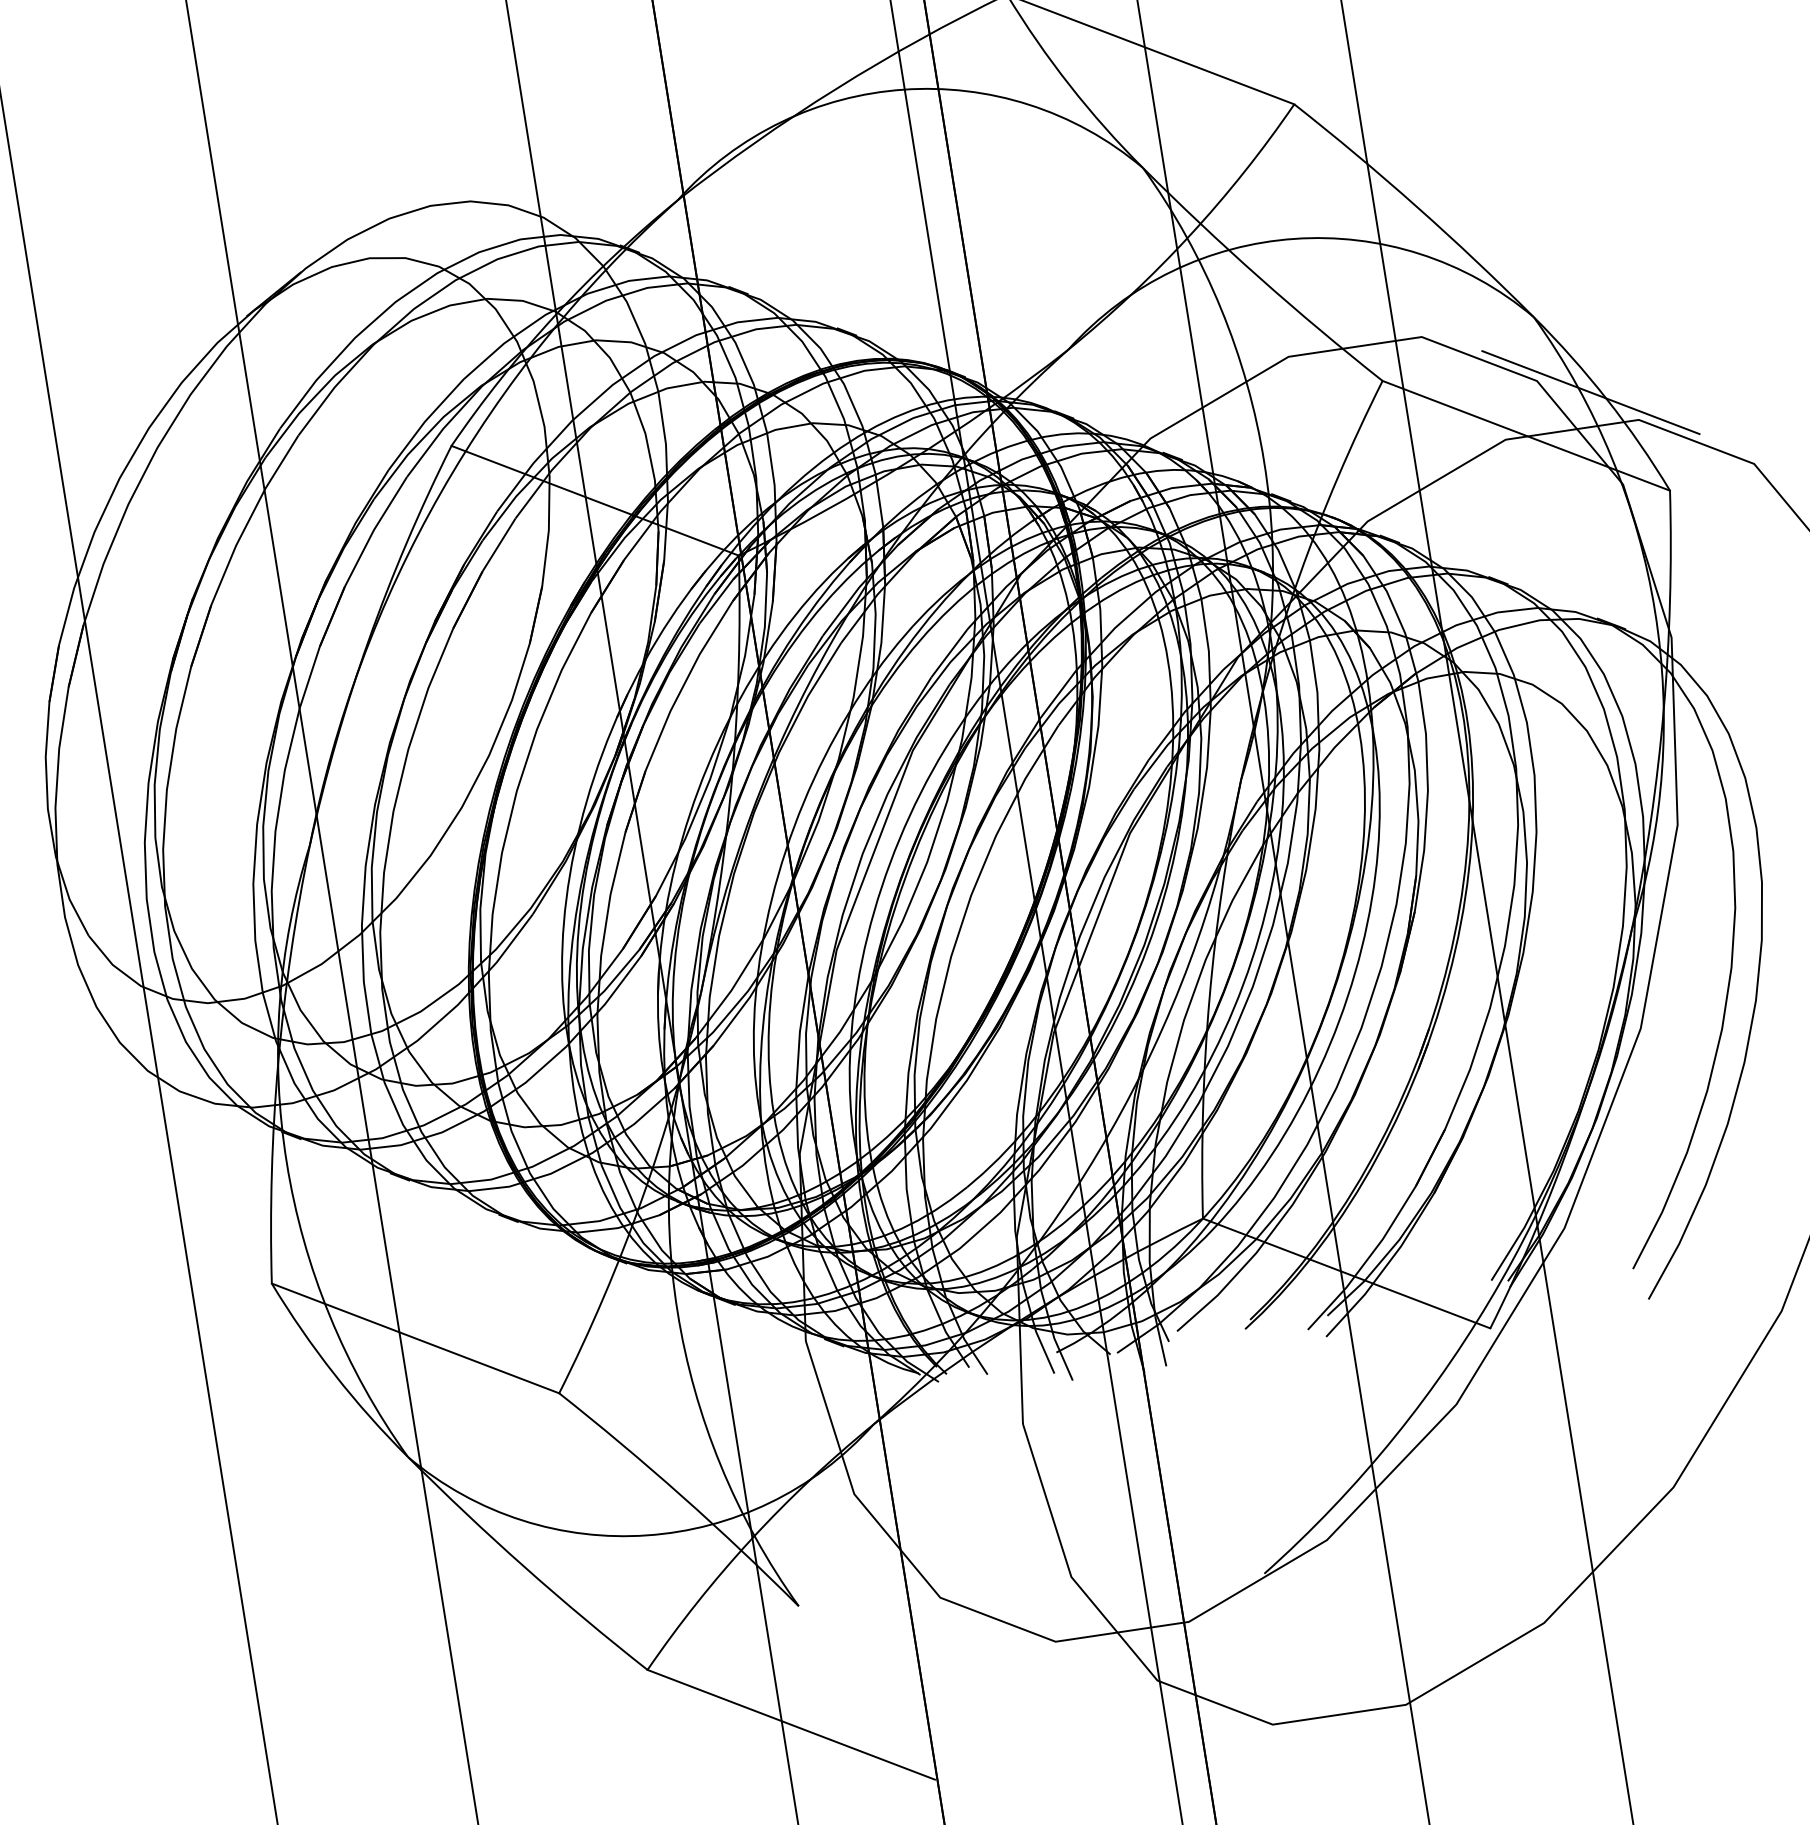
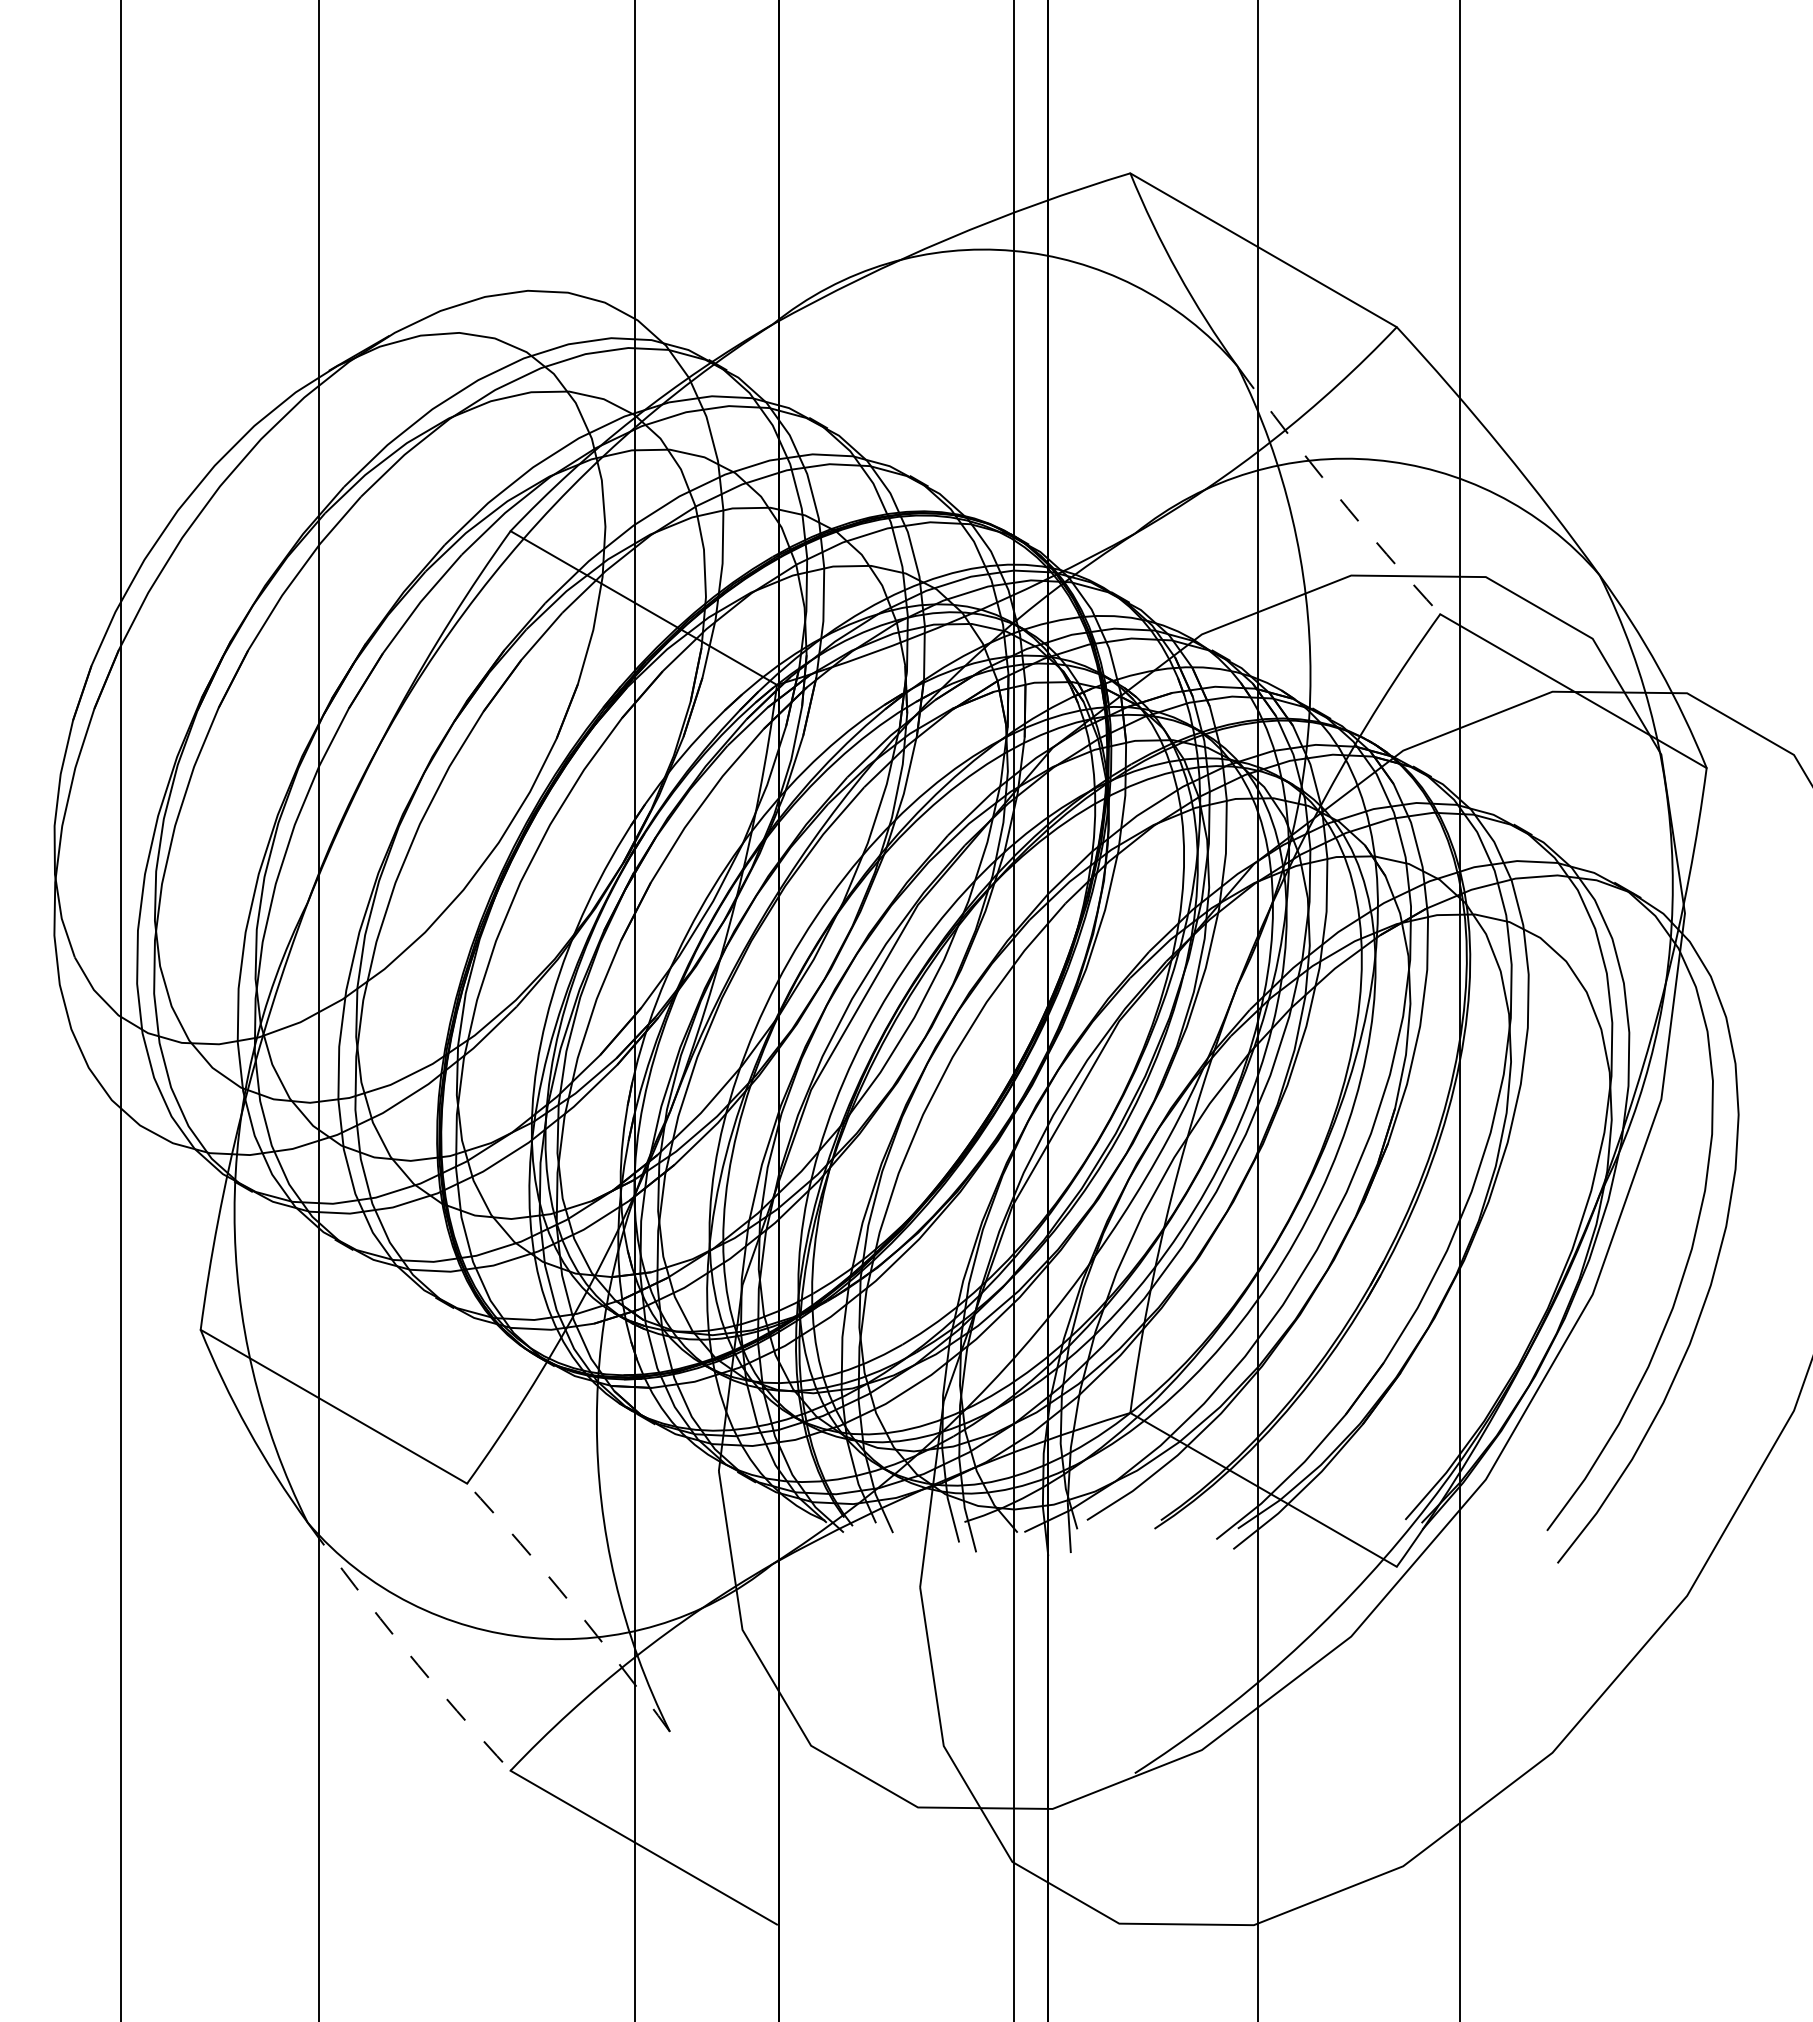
arc: (1260, 278) -> (1335, 493), solid -> dashed
line: (1590, 392) -> (1643, 658), removed
arc: (682, 1495) -> (572, 1604), solid -> dashed
arc: (524, 1566) -> (405, 1649), solid -> dashed

